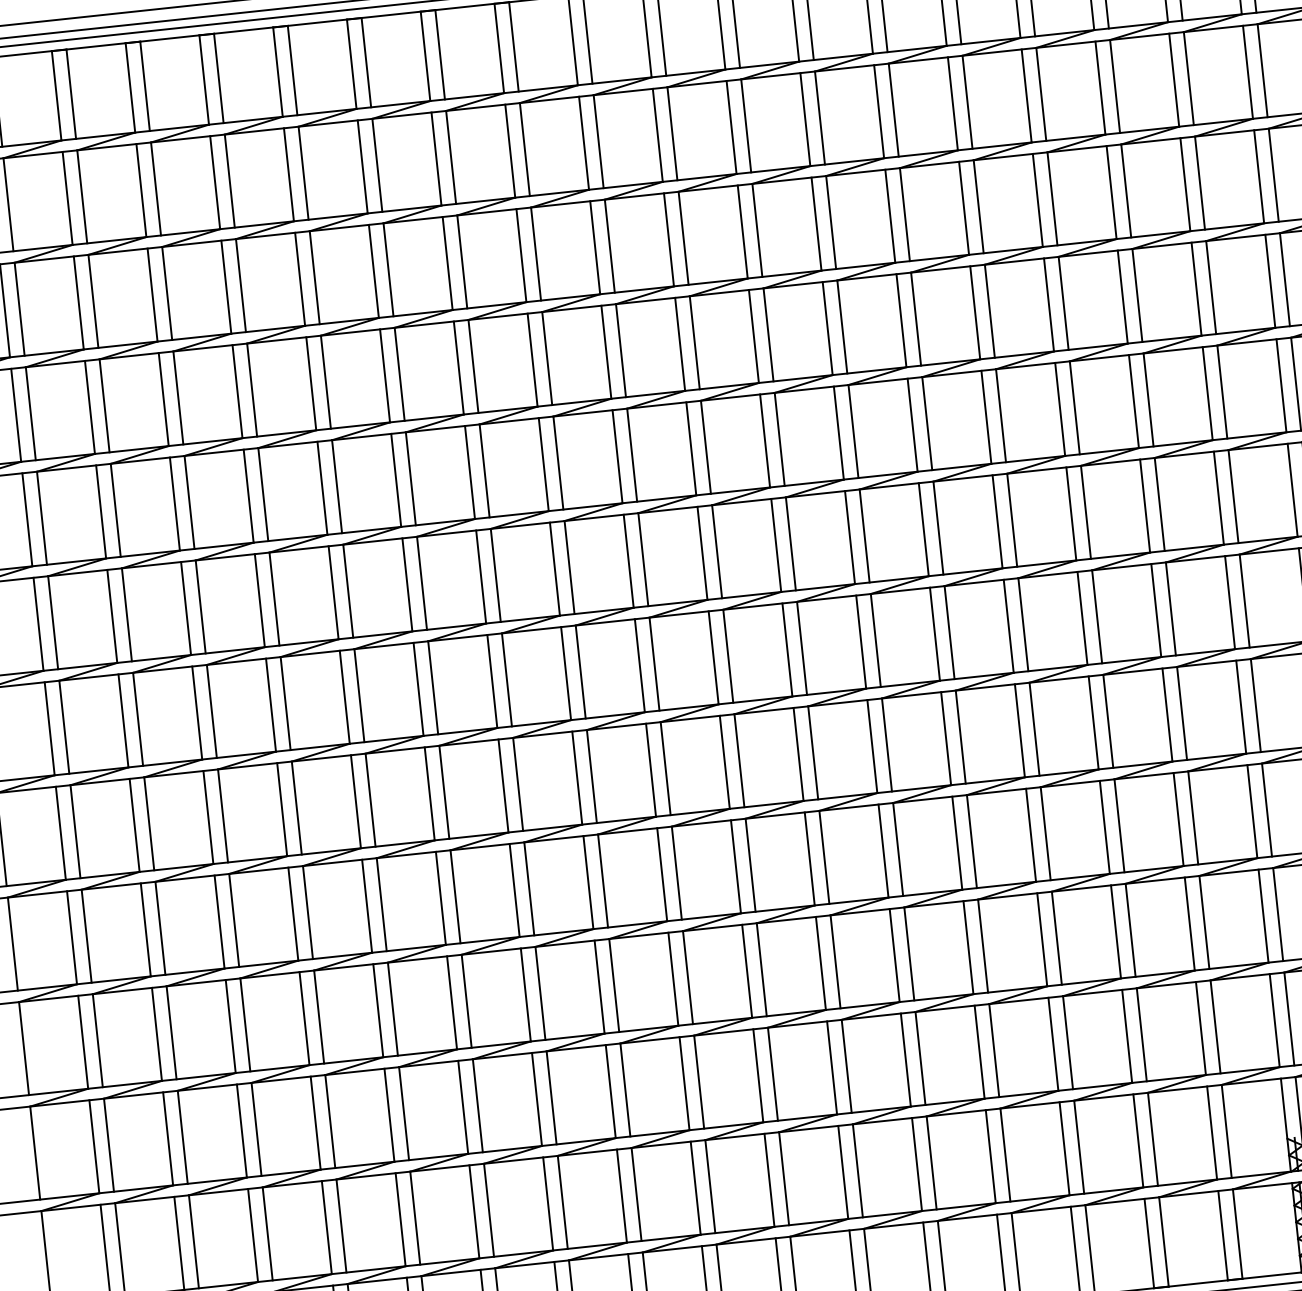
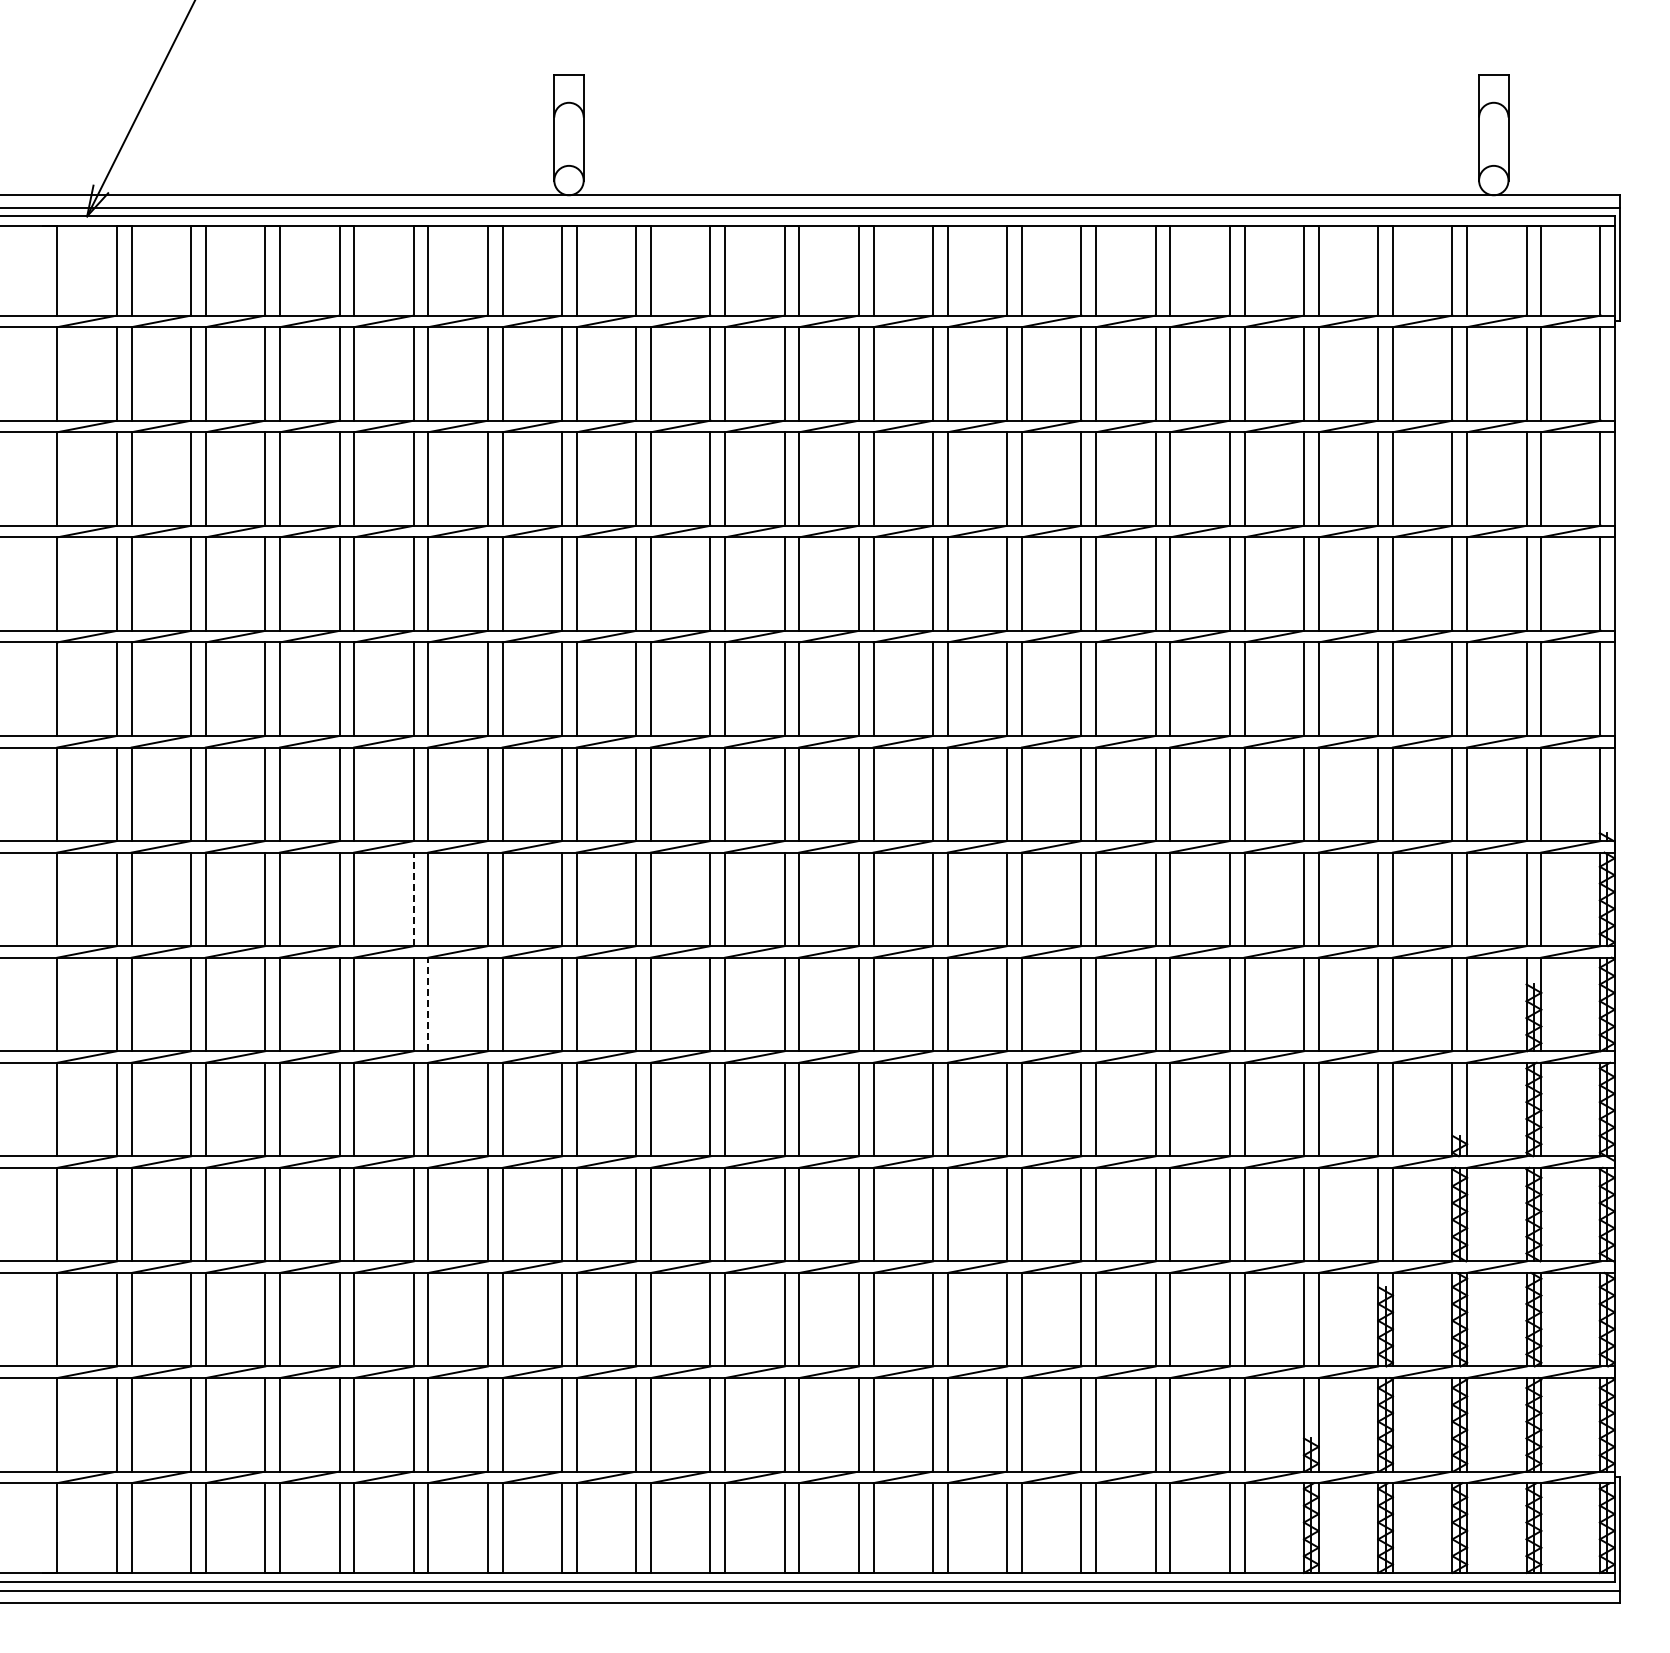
line: (344, 697) -> (413, 899), solid -> dashed
line: (370, 800) -> (428, 1004), solid -> dashed

